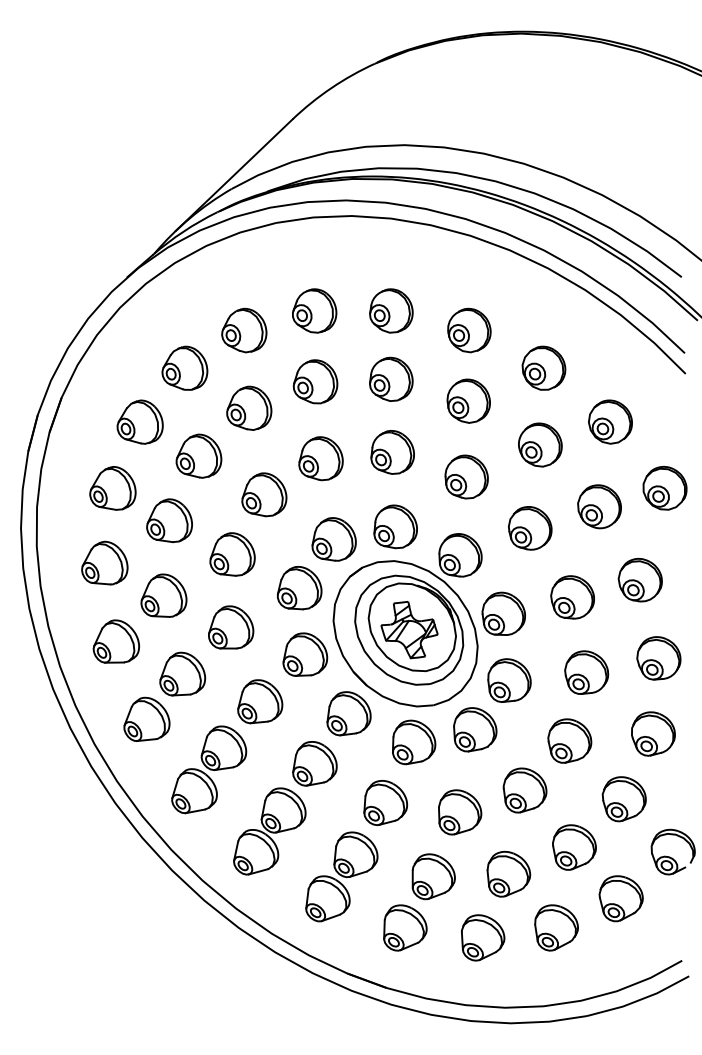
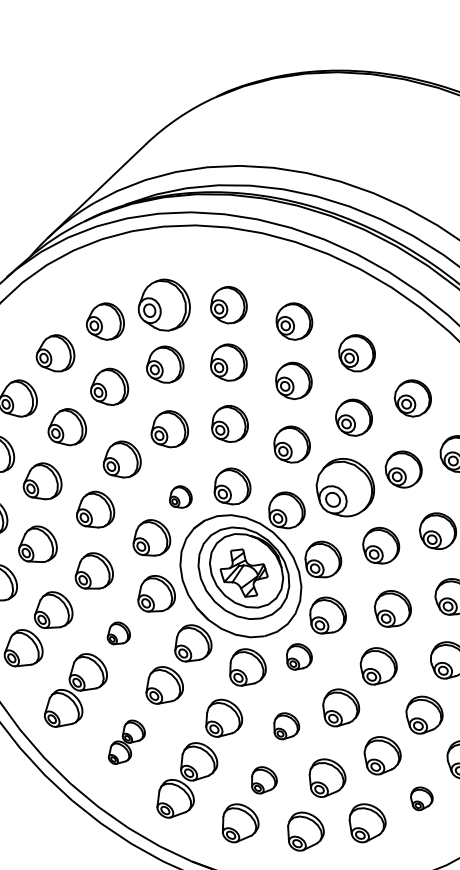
part: (314, 310) -> (164, 304), size x1.4
part: (530, 528) -> (345, 487), size x1.6
part: (333, 539) -> (180, 497), size x0.6
part: (260, 701) -> (119, 633), size x0.6
part: (475, 729) -> (299, 656), size x0.7
part: (460, 812) -> (286, 726), size x0.7
part: (269, 831) -> (126, 742), size x0.6
part: (433, 876) -> (264, 780), size x0.7
part: (620, 898) -> (421, 798), size x0.6

